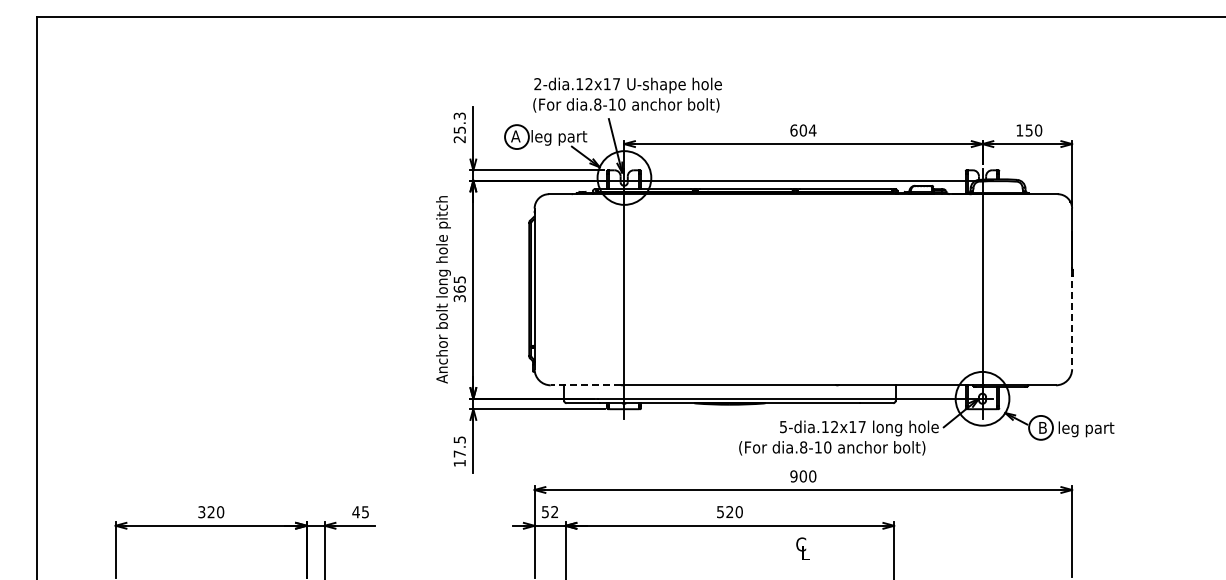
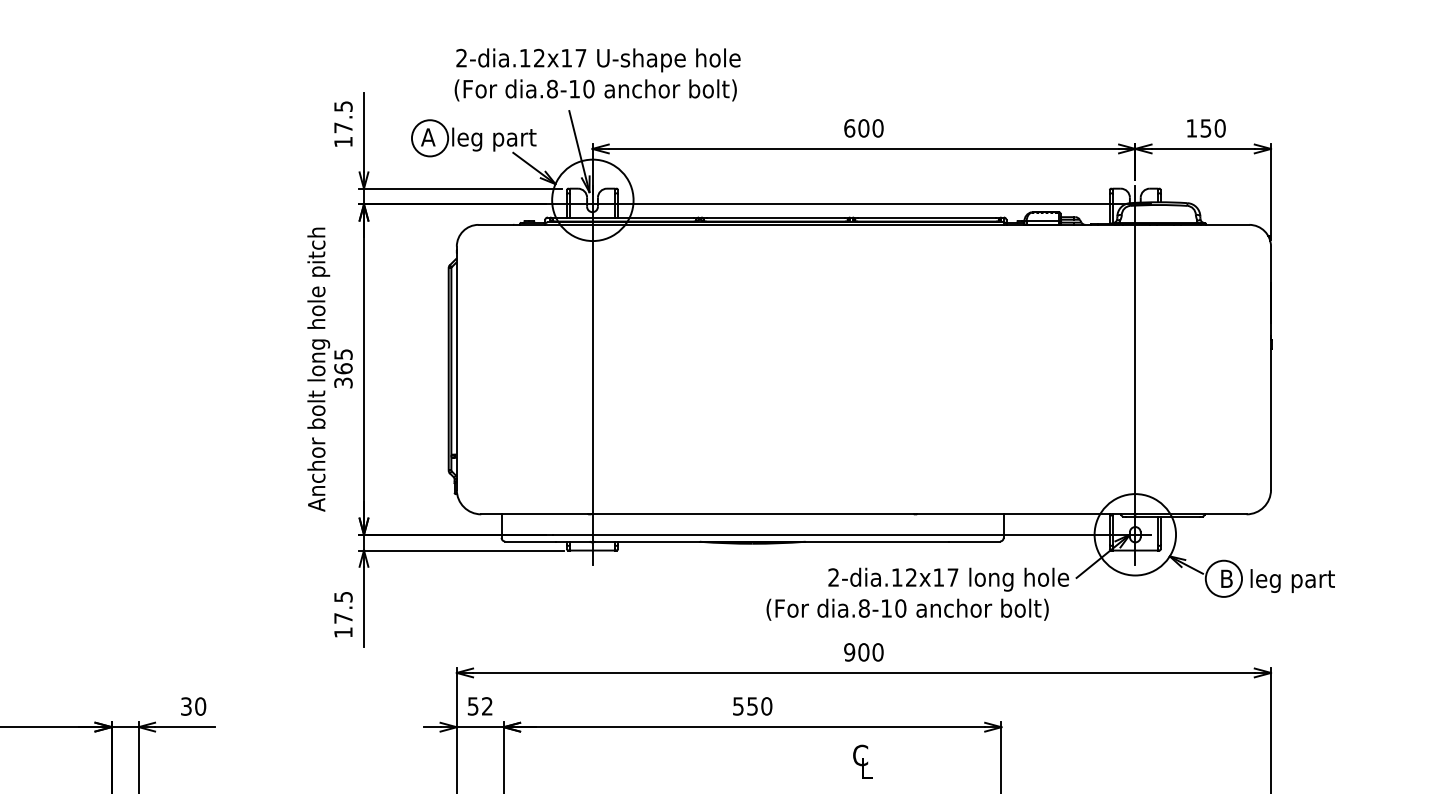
text: (459, 127) -> (343, 123), 25.3 -> 17.5
text: (812, 130) -> (877, 128), 604 -> 600
line: (1072, 319) -> (1271, 414), dashed -> solid
line: (585, 385) -> (533, 514), dashed -> solid
text: (783, 427) -> (833, 578), 5-dia.12x17 -> 2-dia.12x17
text: (360, 512) -> (193, 707), 45 -> 30
text: (729, 512) -> (752, 707), 520 -> 550

